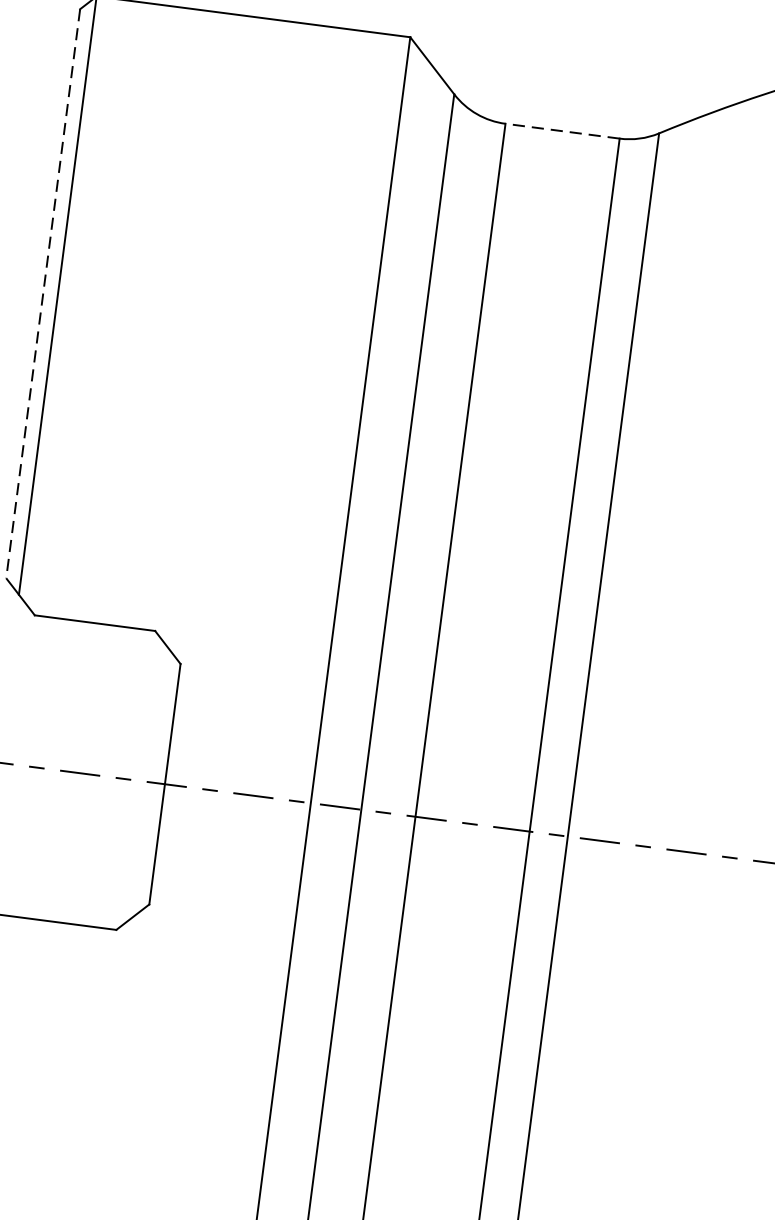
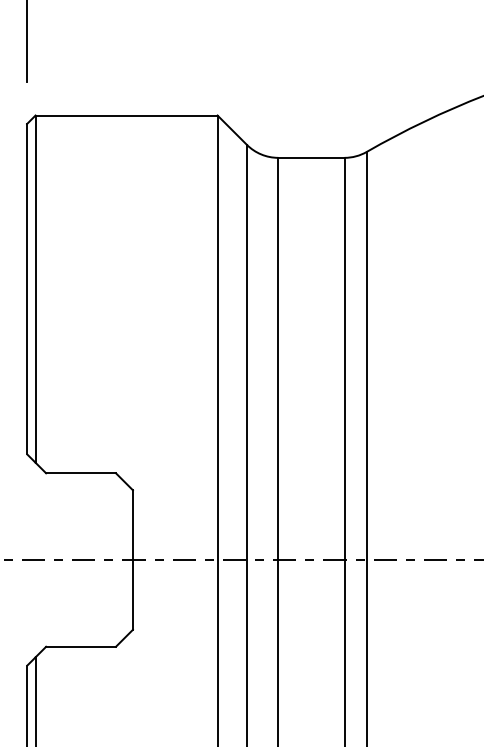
line: (561, 130) -> (310, 157), dashed -> solid
line: (43, 294) -> (27, 289), dashed -> solid

